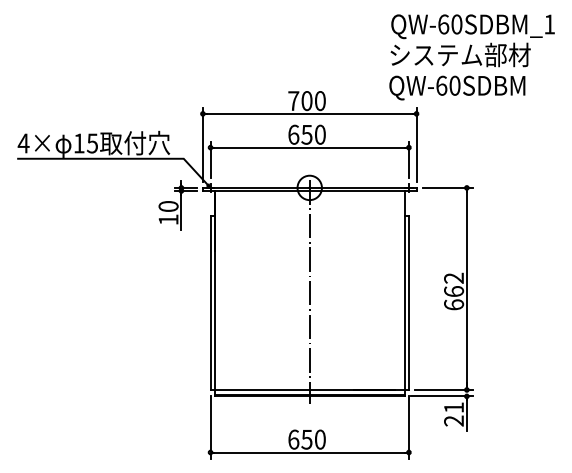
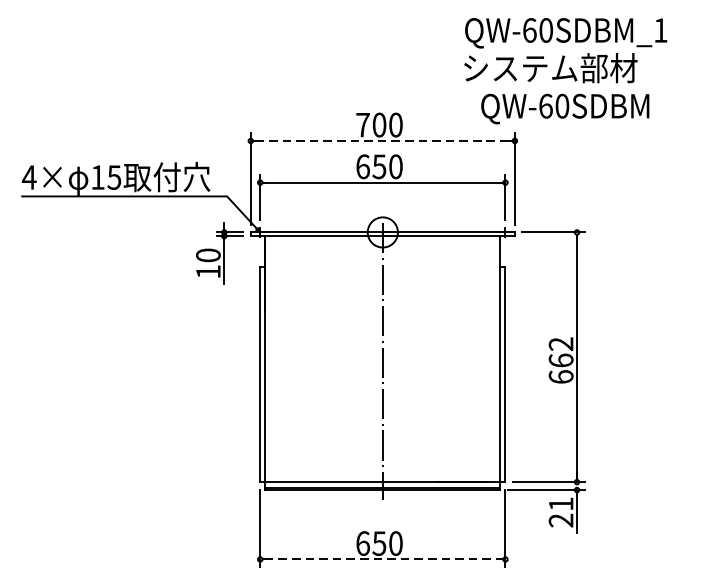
text: (472, 40) -> (565, 50), moved
line: (310, 113) -> (383, 140), solid -> dashed
line: (309, 452) -> (382, 559), solid -> dashed

